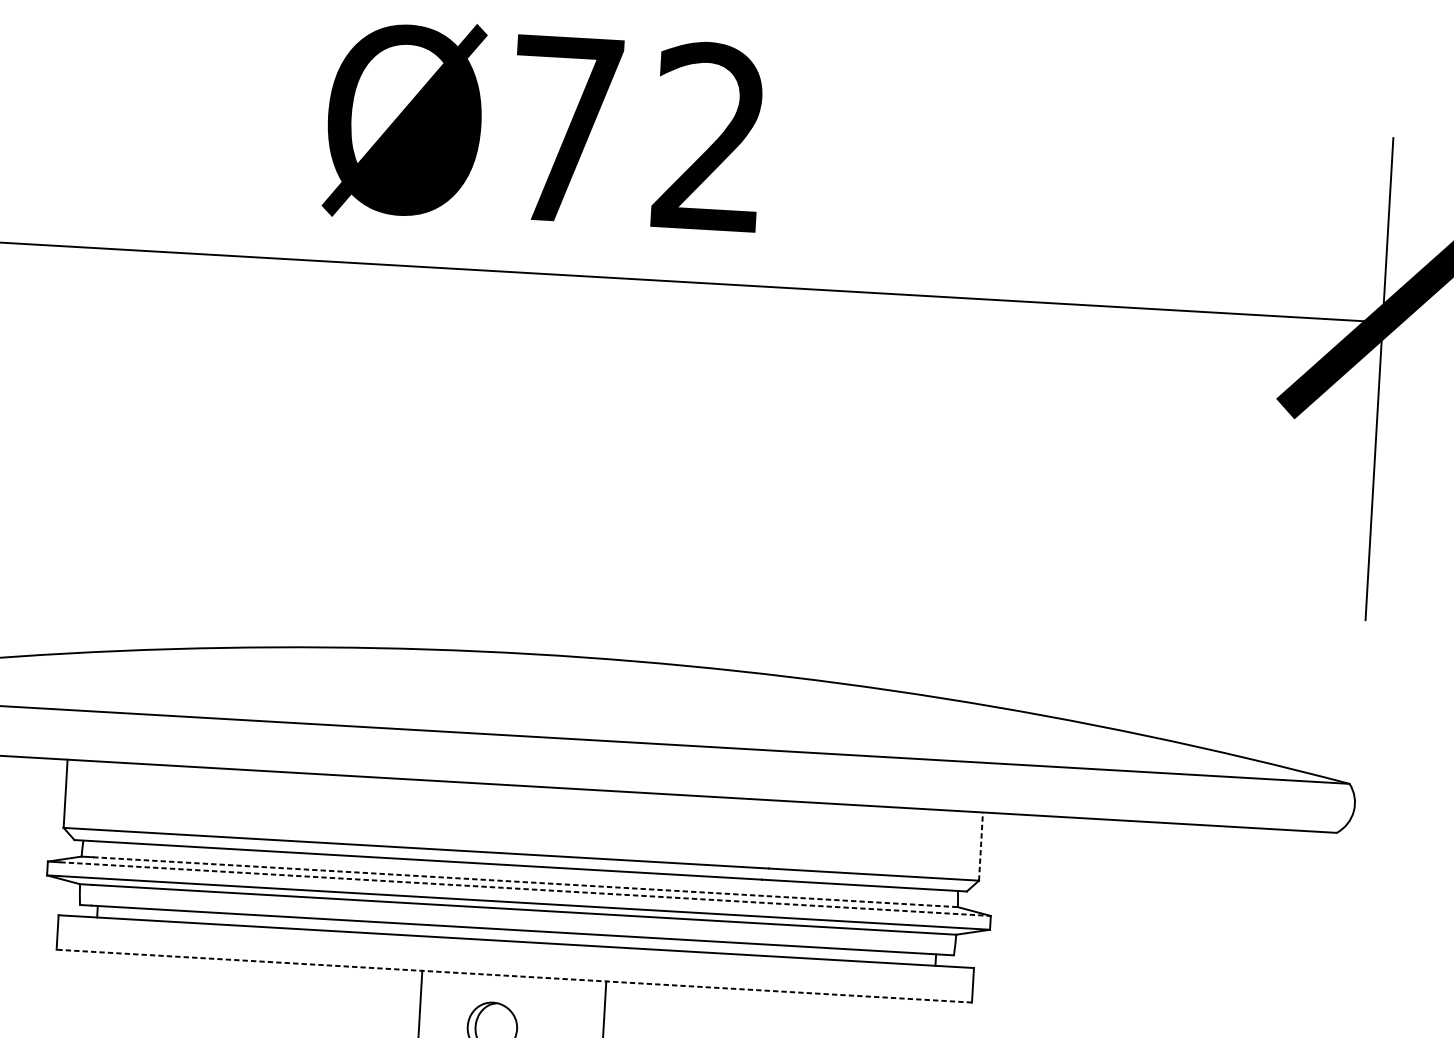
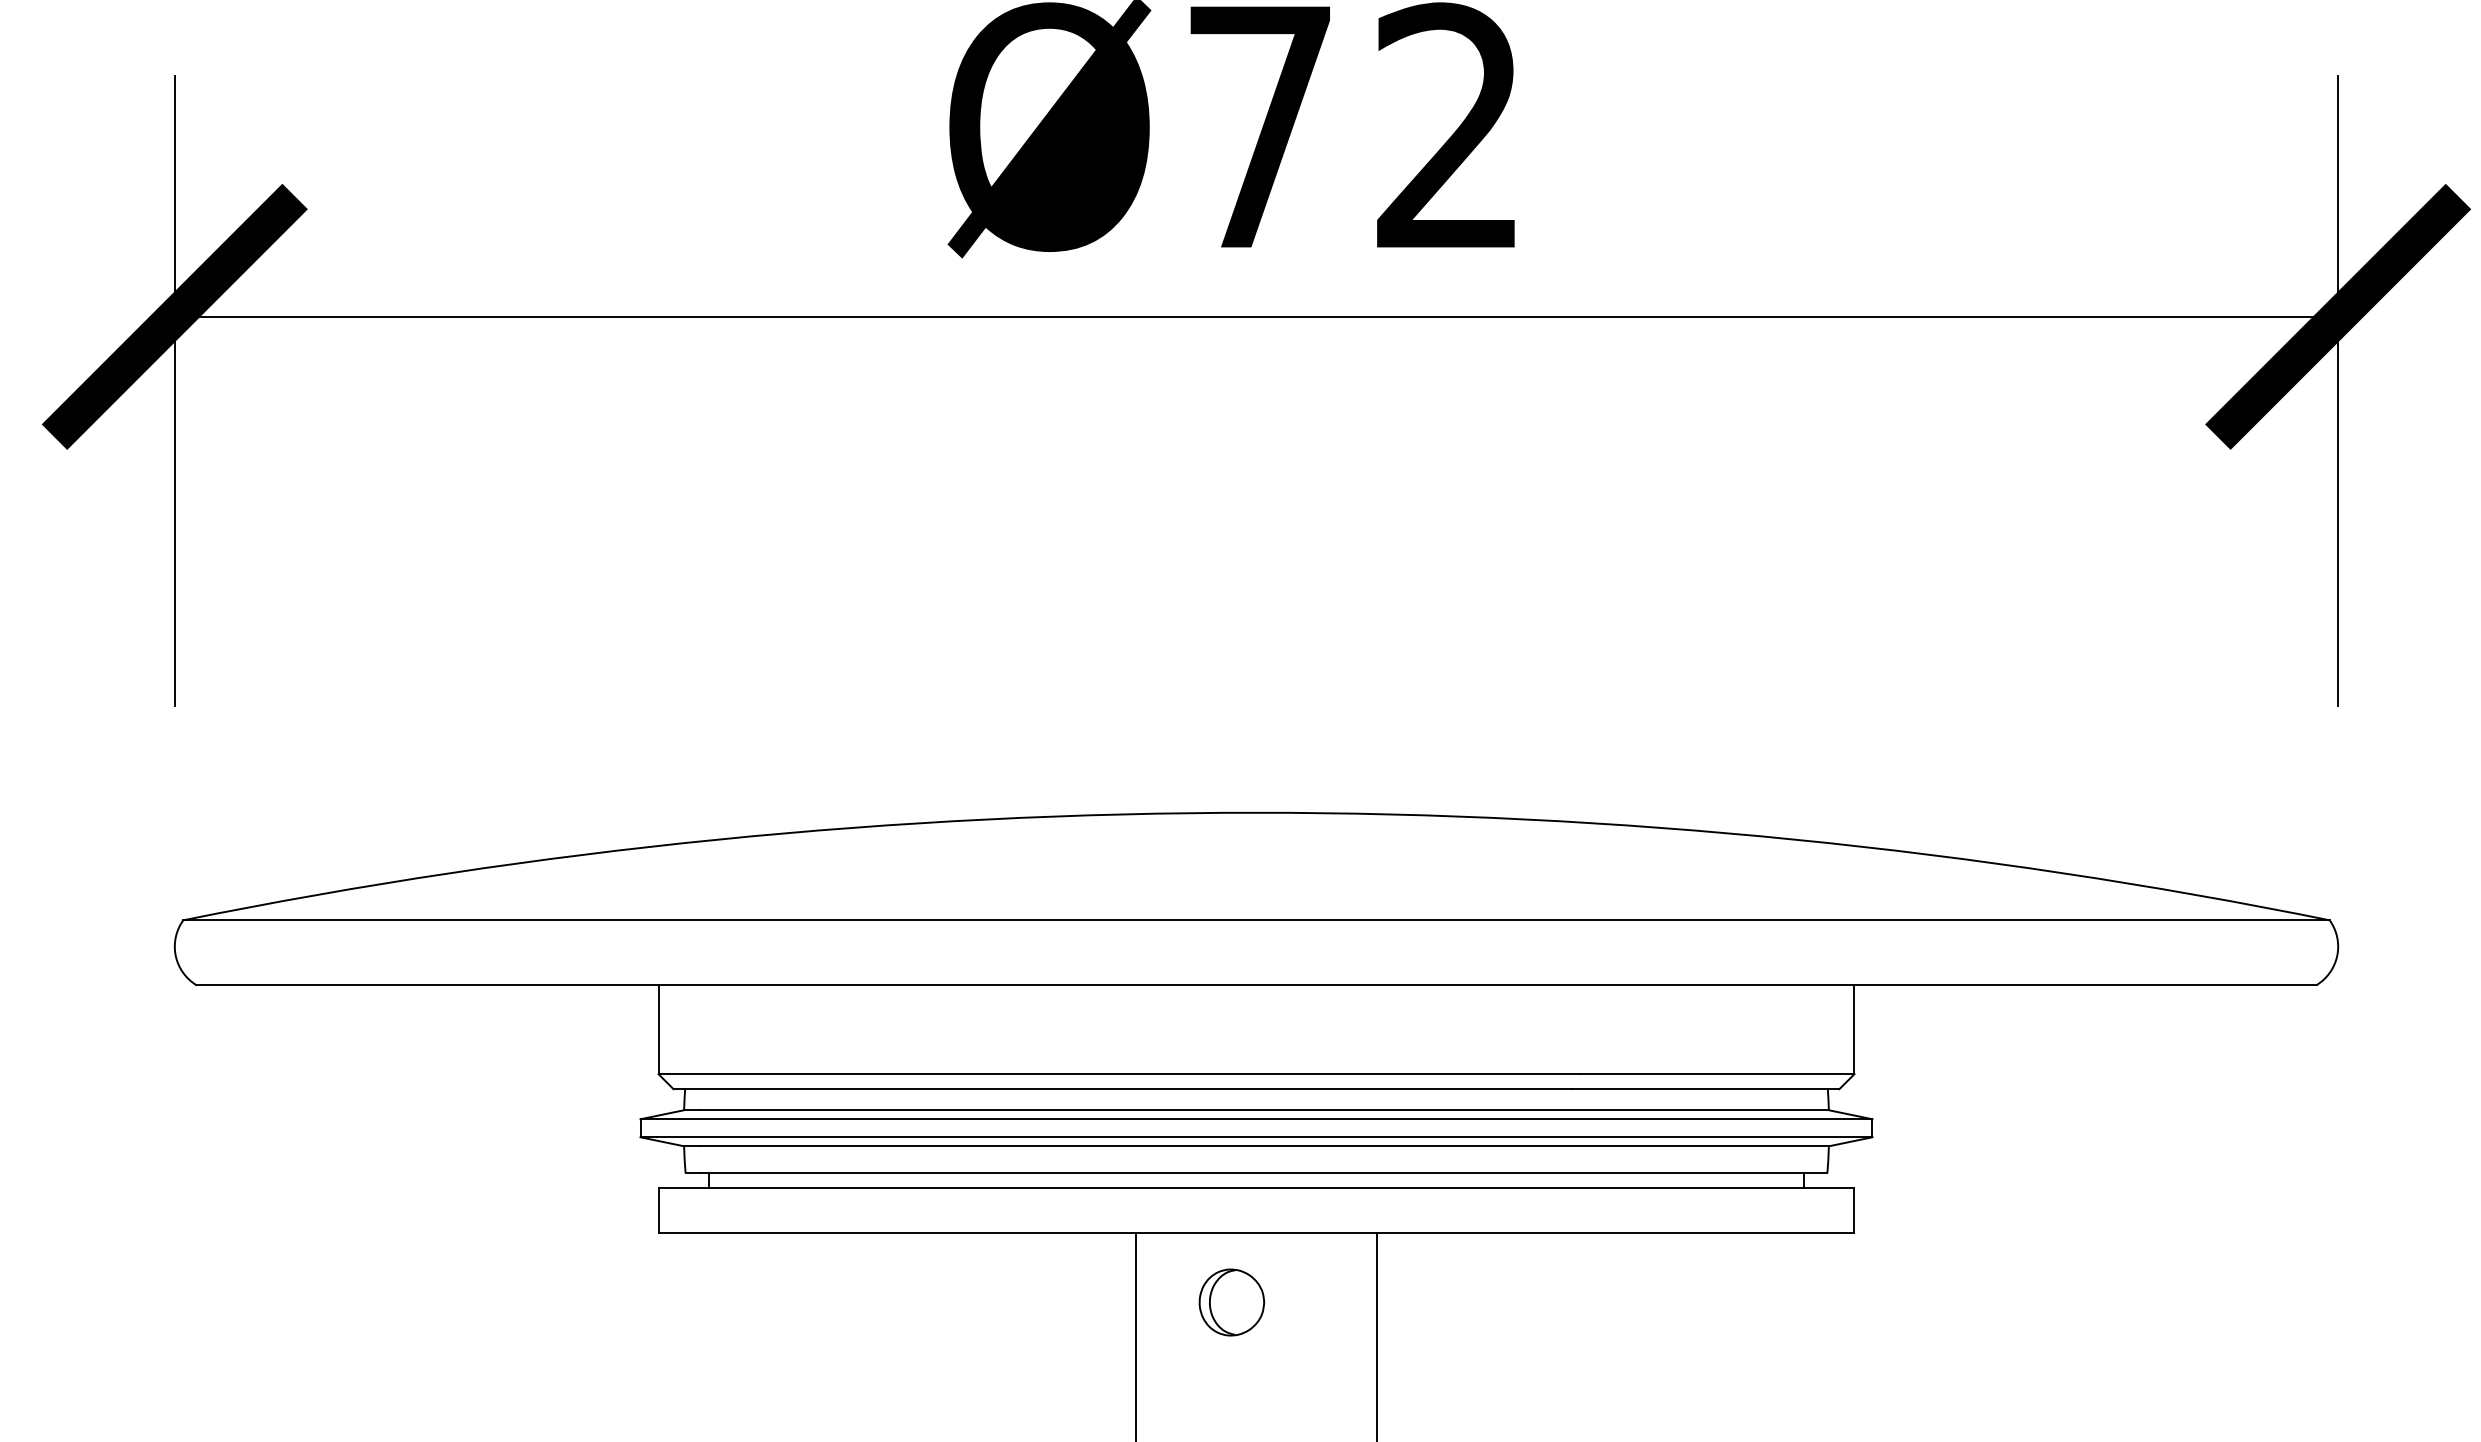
line: (981, 846) -> (1854, 1029), dashed -> solid
line: (525, 882) -> (1264, 1110), dashed -> solid
line: (525, 889) -> (1264, 1119), dashed -> solid
line: (514, 976) -> (1256, 1233), dashed -> solid

